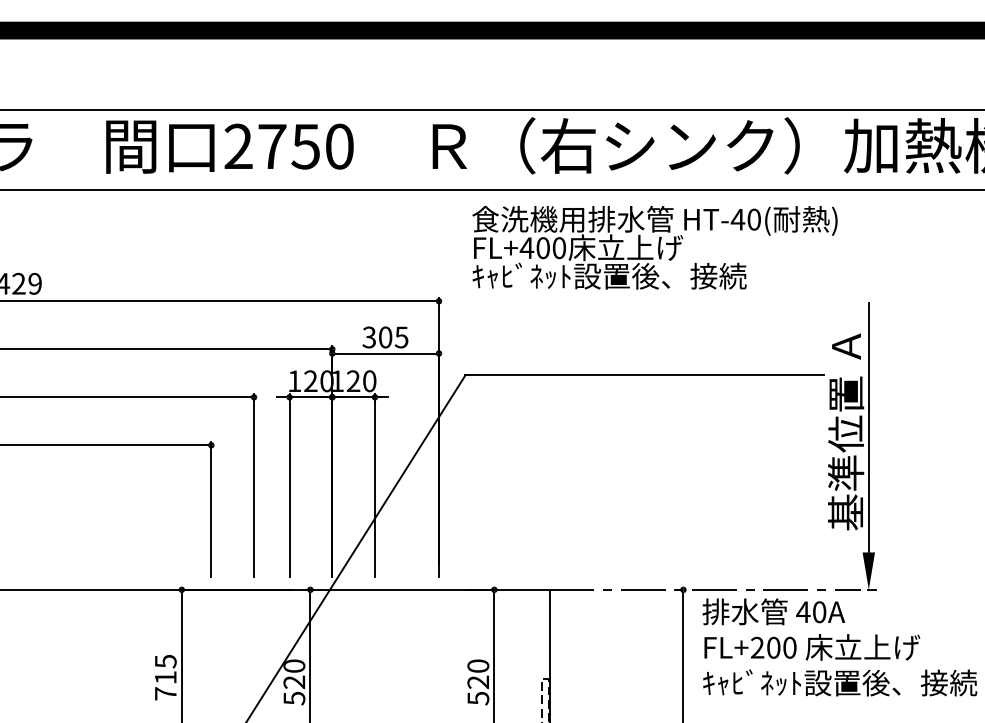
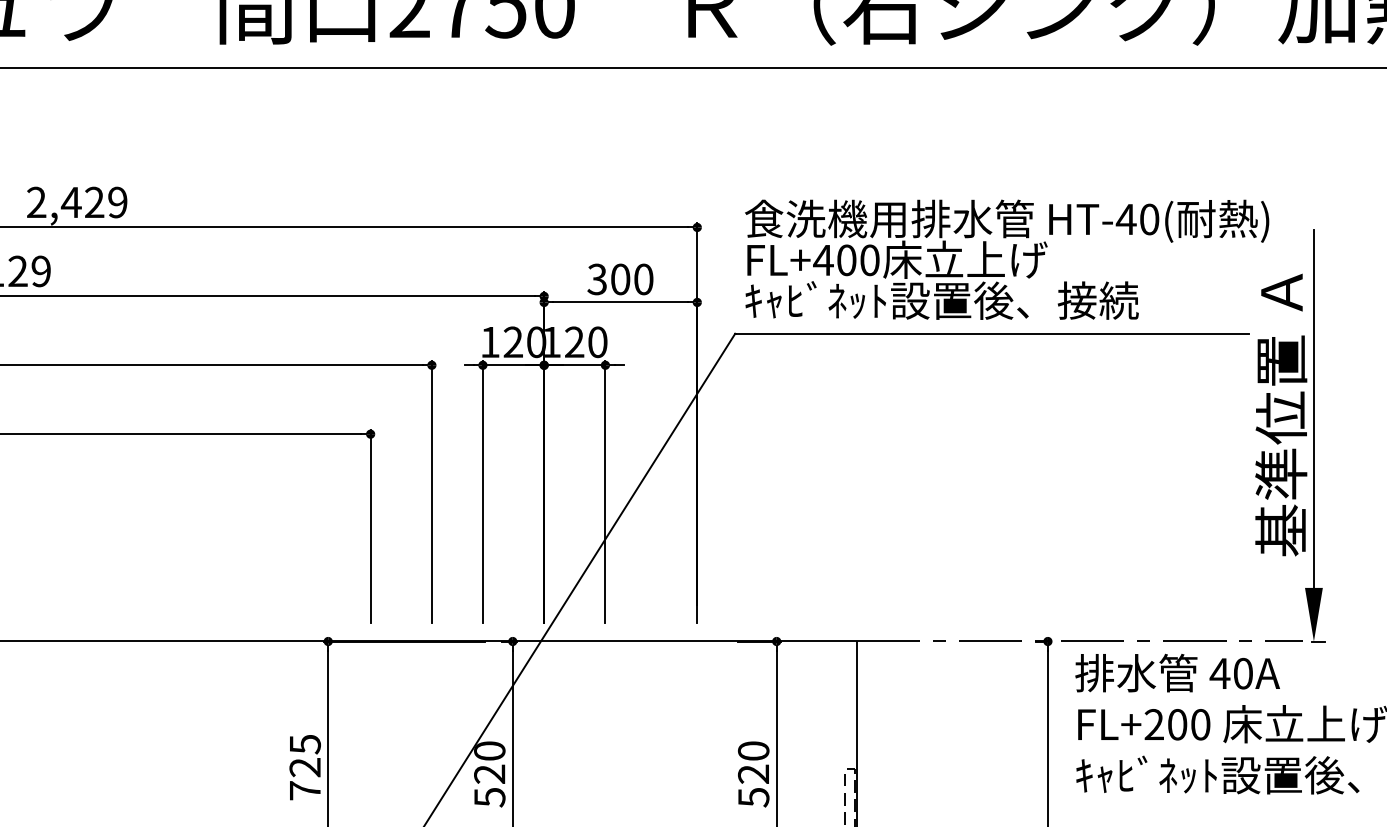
text: (654, 247) -> (1006, 259), moved
text: (401, 337) -> (643, 279), 305 -> 300
text: (165, 677) -> (304, 767), 715 -> 725

